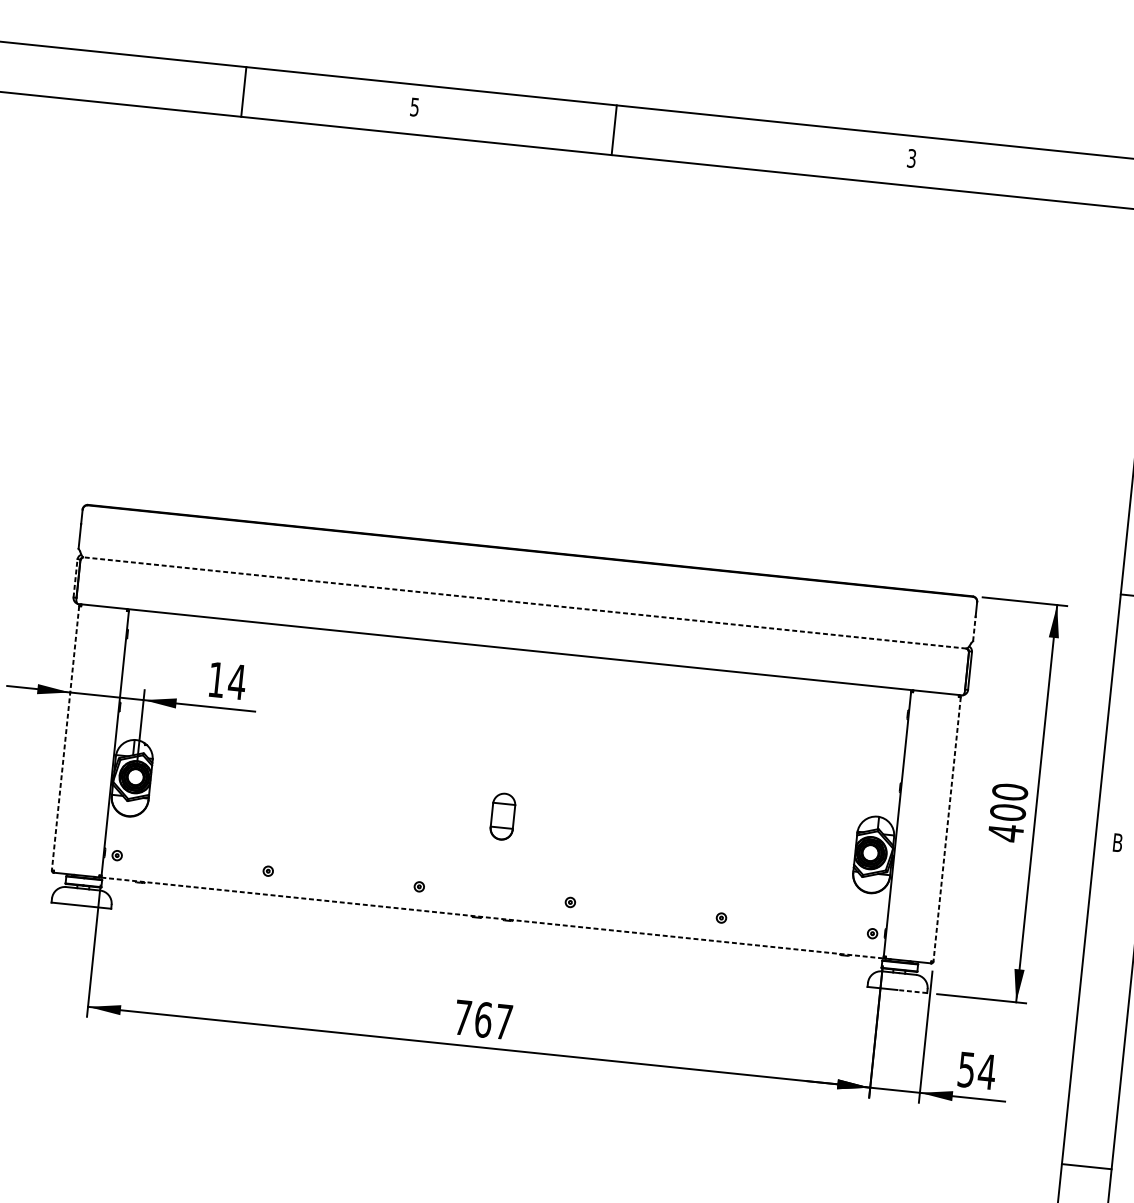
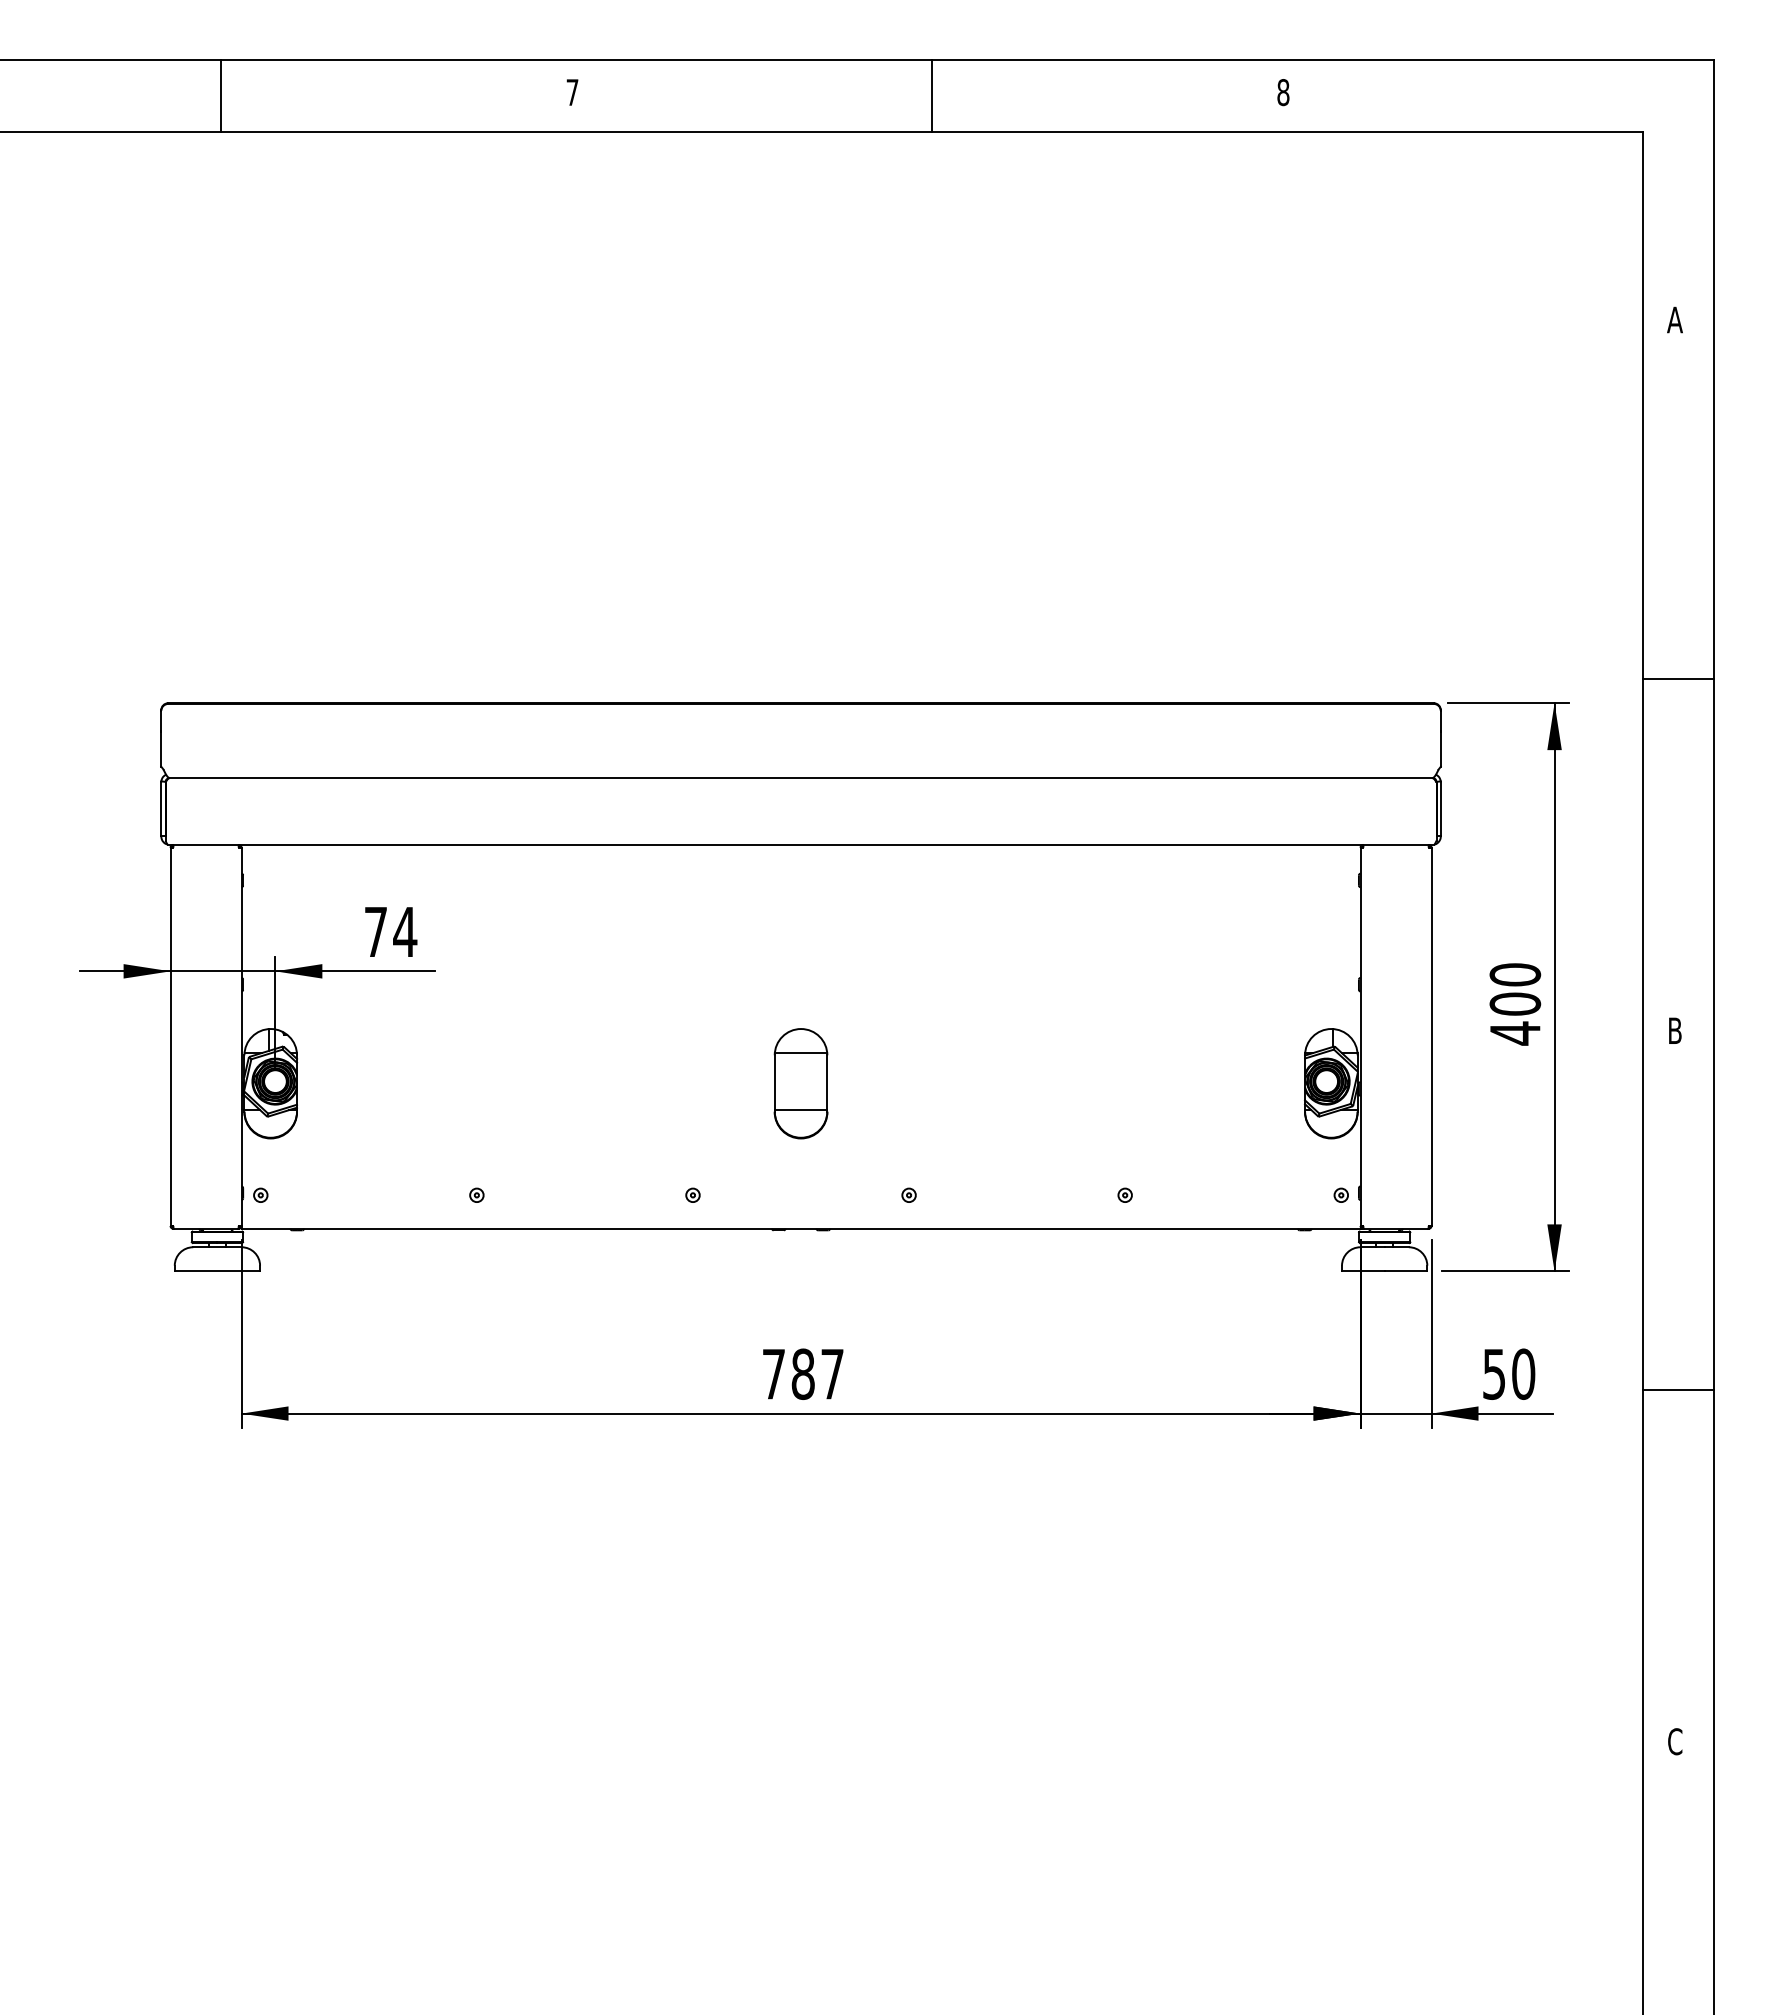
line: (244, 91) -> (221, 95), moved
text: (414, 107) -> (572, 92), 5 -> 7
line: (614, 129) -> (932, 95), moved
text: (911, 158) -> (1283, 92), 3 -> 8
line: (75, 578) -> (161, 808), dashed -> solid
line: (524, 603) -> (800, 778), dashed -> solid
line: (974, 628) -> (1440, 748), dashed -> solid
text: (216, 679) -> (375, 931), 14 -> 74
line: (65, 738) -> (170, 1037), dashed -> solid
part: (502, 816) -> (800, 1083), size x1.67
line: (947, 829) -> (1431, 1037), dashed -> solid
line: (492, 917) -> (801, 1228), dashed -> solid
line: (911, 991) -> (1405, 1271), dashed -> solid
text: (483, 1019) -> (803, 1373), 767 -> 787
text: (987, 1071) -> (1523, 1373), 54 -> 50
line: (1086, 1166) -> (1678, 1389), moved

